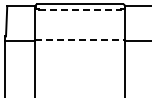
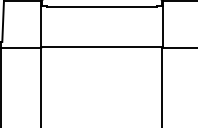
line: (80, 10) -> (102, 7), dashed -> solid
line: (80, 40) -> (102, 47), dashed -> solid

